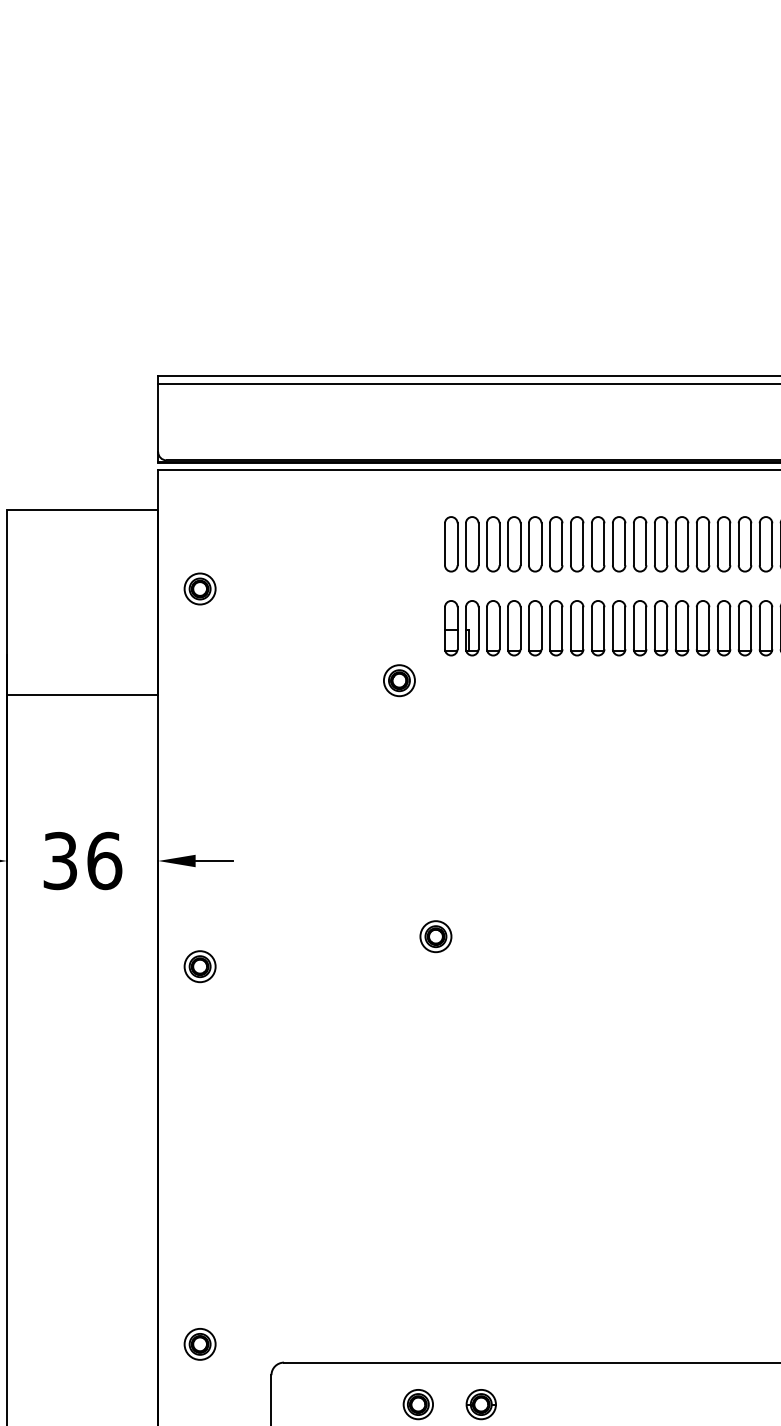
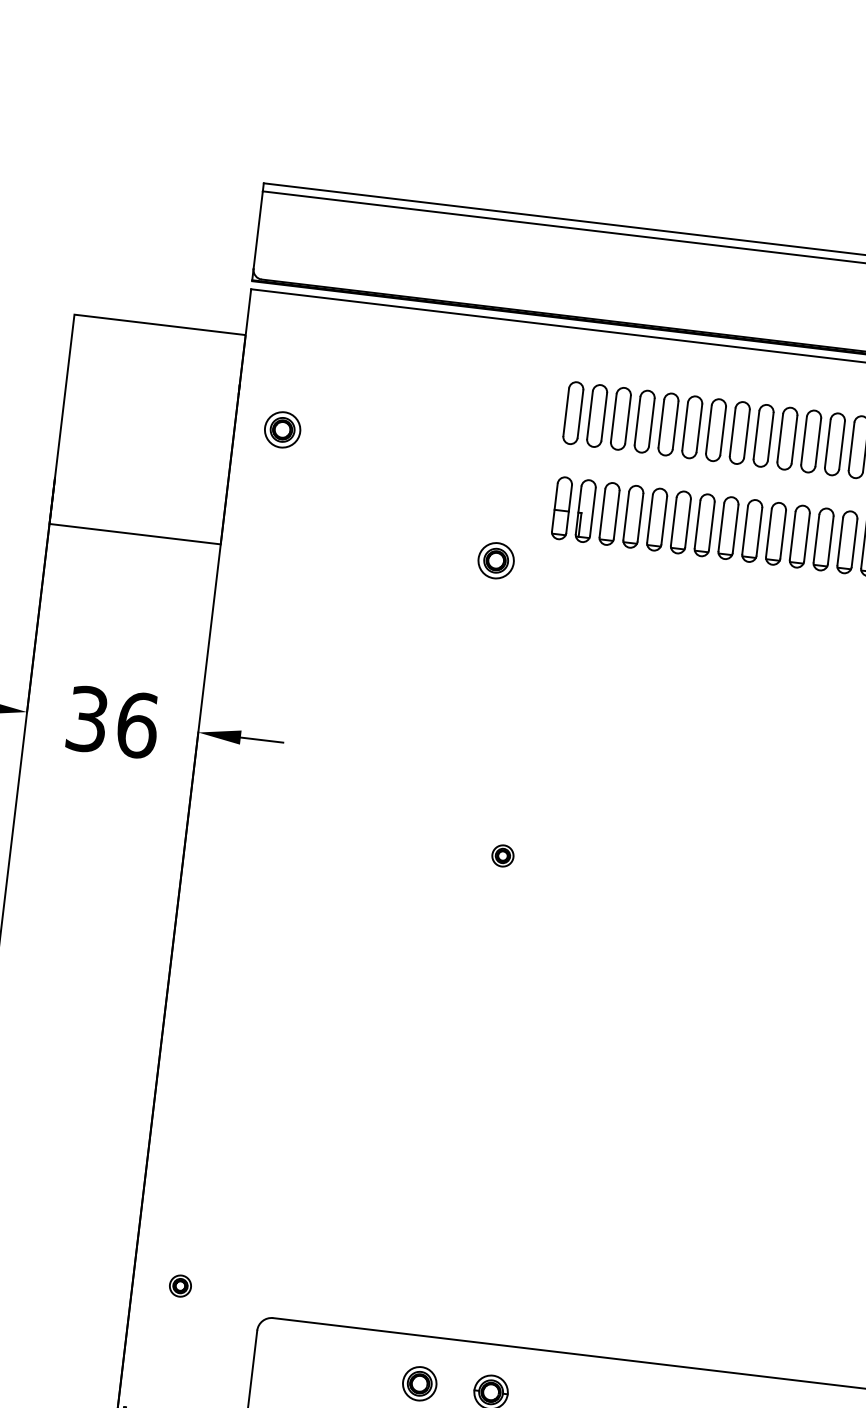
part: (435, 936) -> (502, 855), size x0.6
part: (199, 966) -> (230, 857), removed
part: (199, 1344) -> (179, 1286), size x0.6

